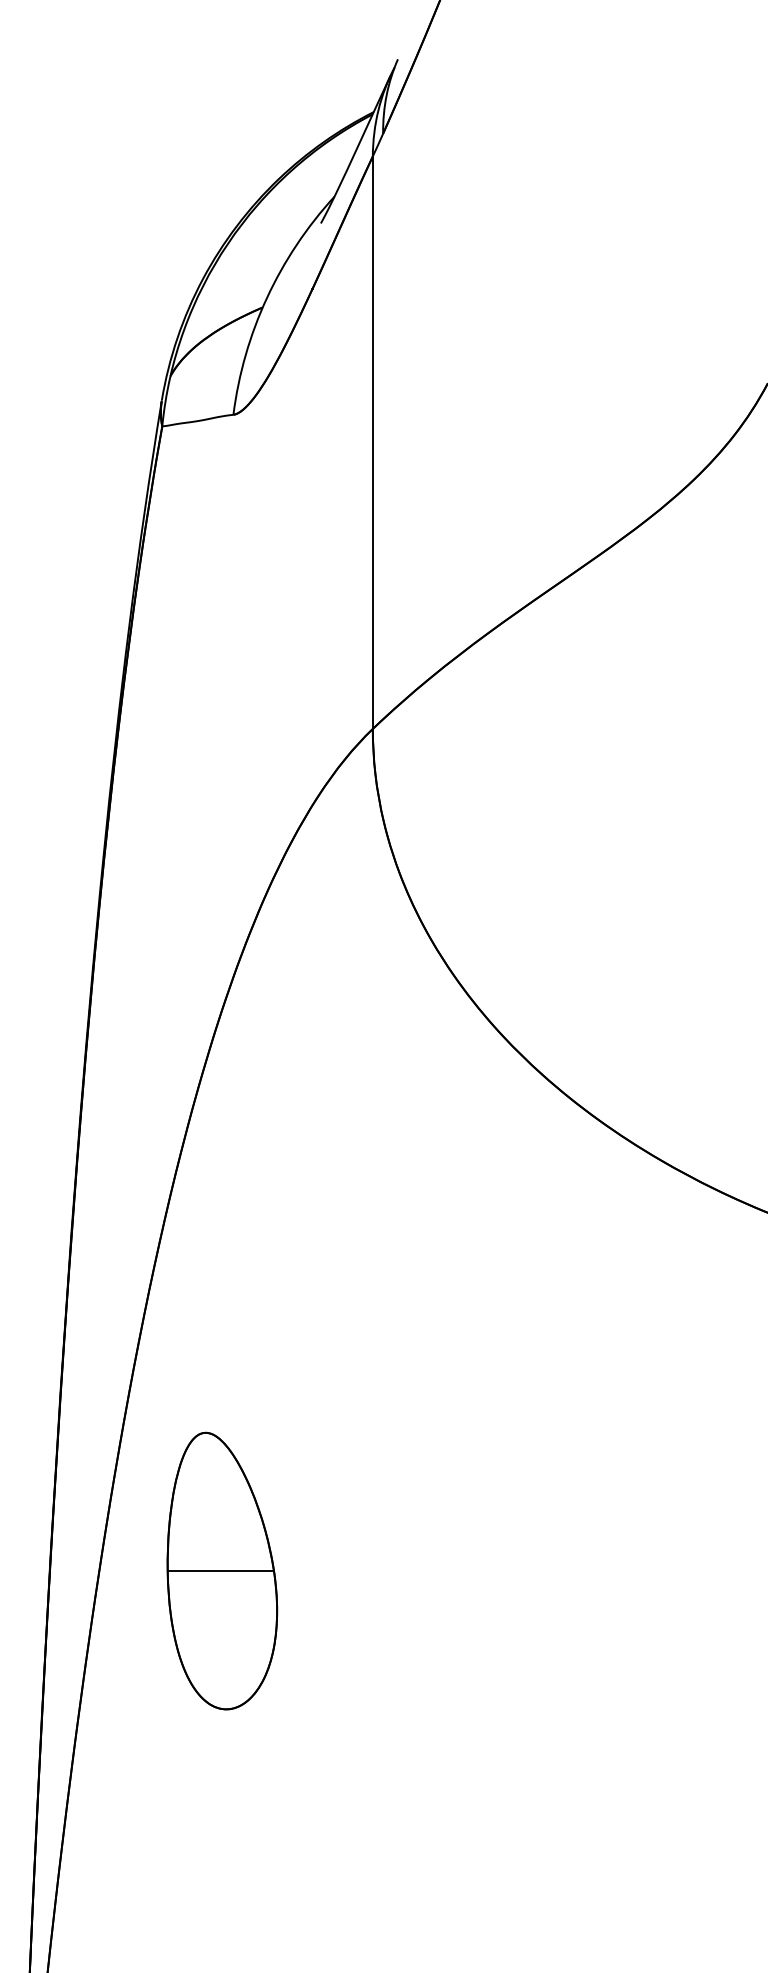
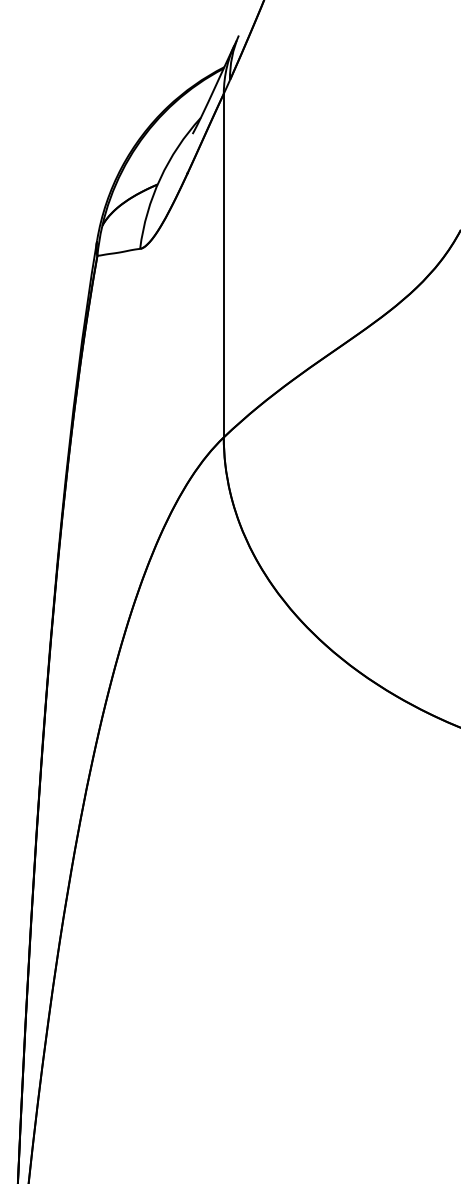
part: (222, 1570) -> (133, 942), removed

